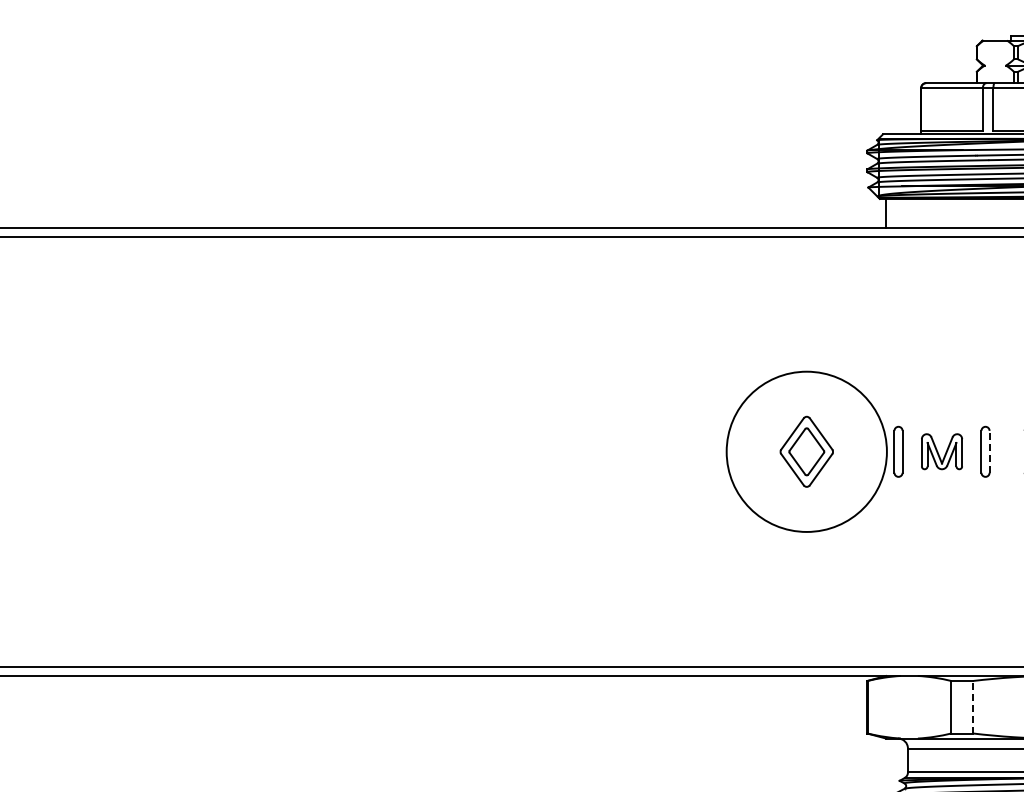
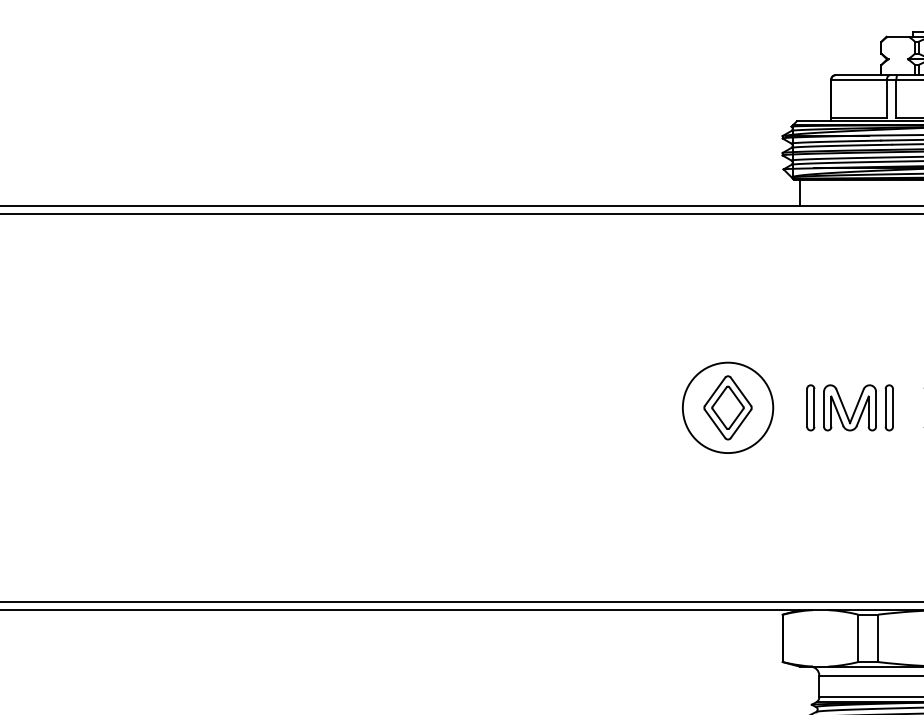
circle: (806, 451) -> (727, 407), size x0.62
part: (941, 451) -> (849, 407), size x1.43
line: (989, 451) -> (892, 407), dashed -> solid
line: (973, 706) -> (878, 637), dashed -> solid

